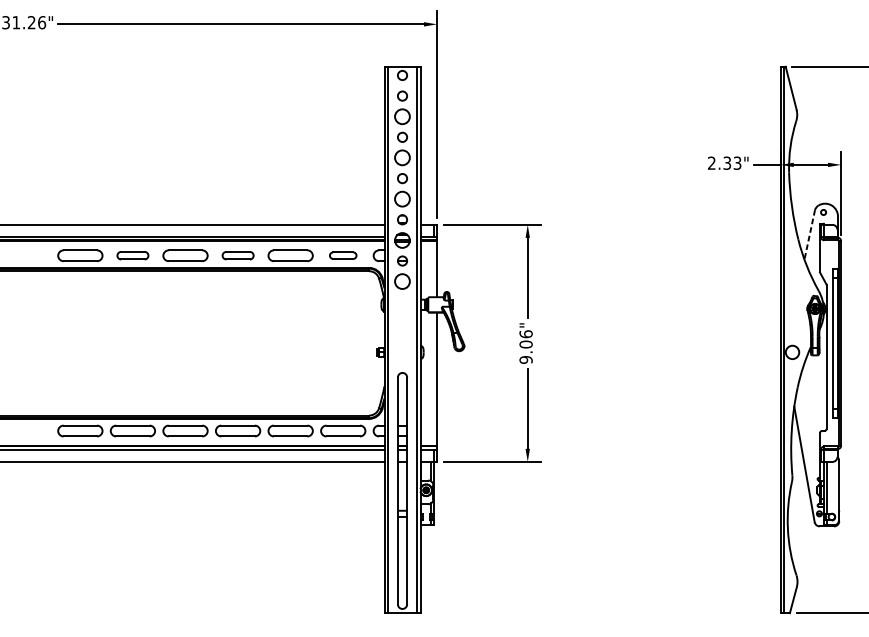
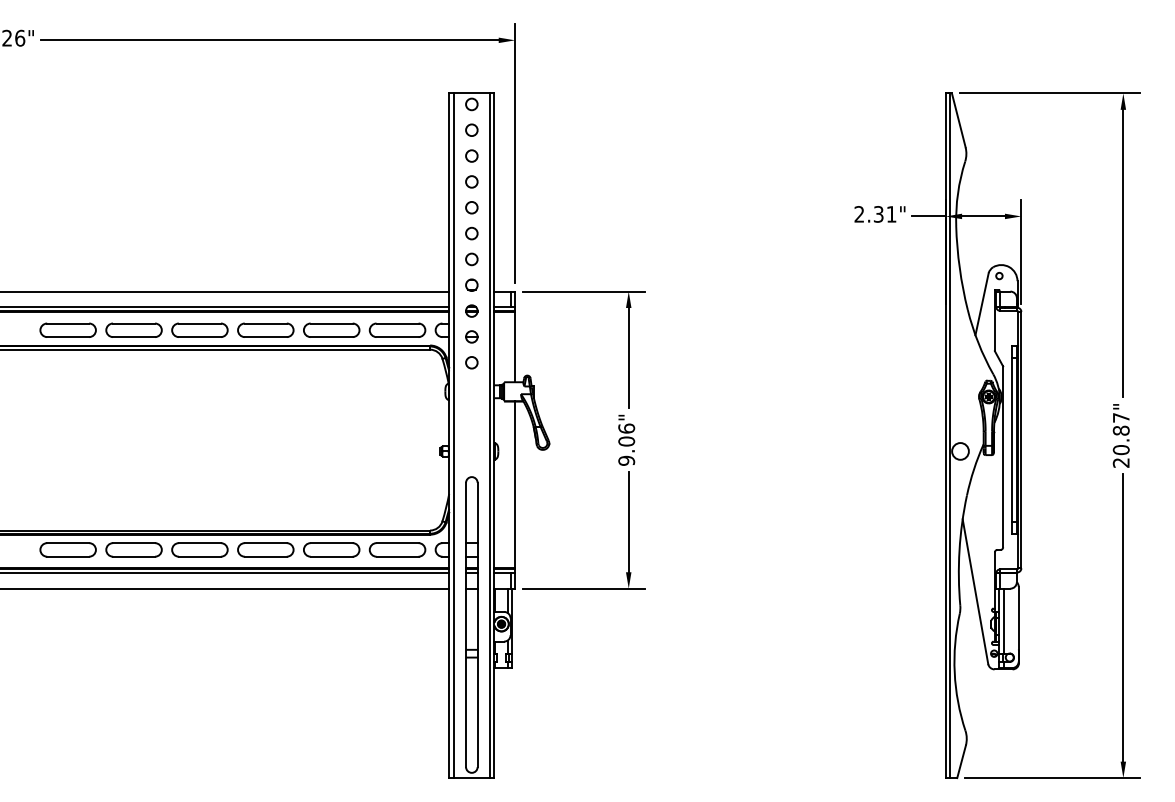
circle: (402, 116) -> (471, 155), size x0.62
circle: (402, 157) -> (471, 207), size x0.62
text: (737, 163) -> (891, 214), 2.33" -> 2.31"
circle: (402, 199) -> (471, 259), size x0.62
line: (810, 235) -> (982, 304), dashed -> solid
part: (402, 239) -> (471, 310), size x0.62
part: (132, 255) -> (133, 329), size x1.43
part: (237, 255) -> (265, 329), size x1.43
part: (343, 255) -> (397, 329), size x1.67
circle: (402, 281) -> (471, 362), size x0.62

